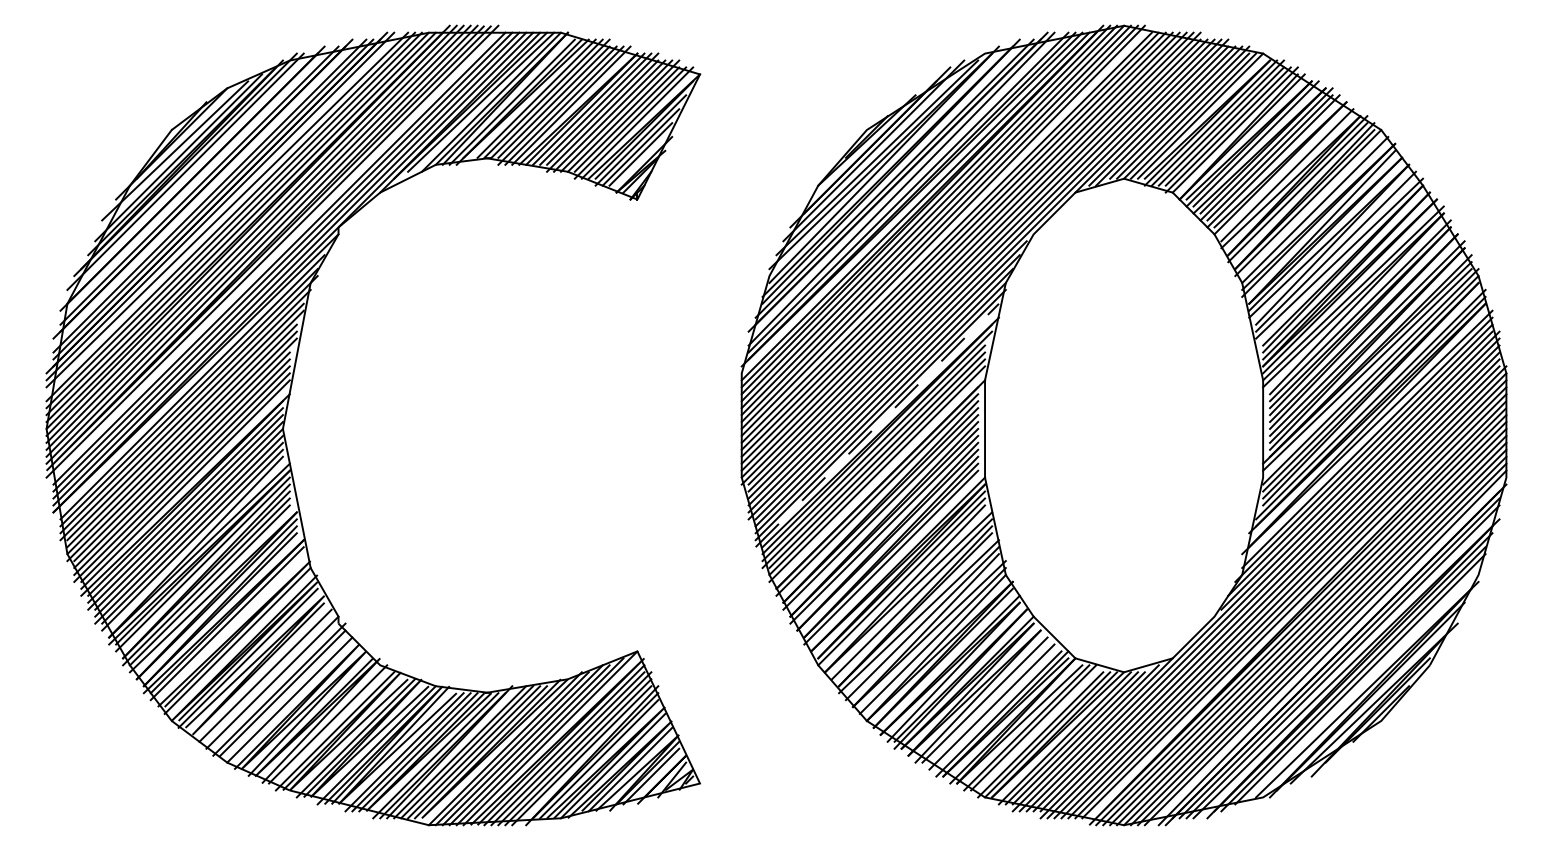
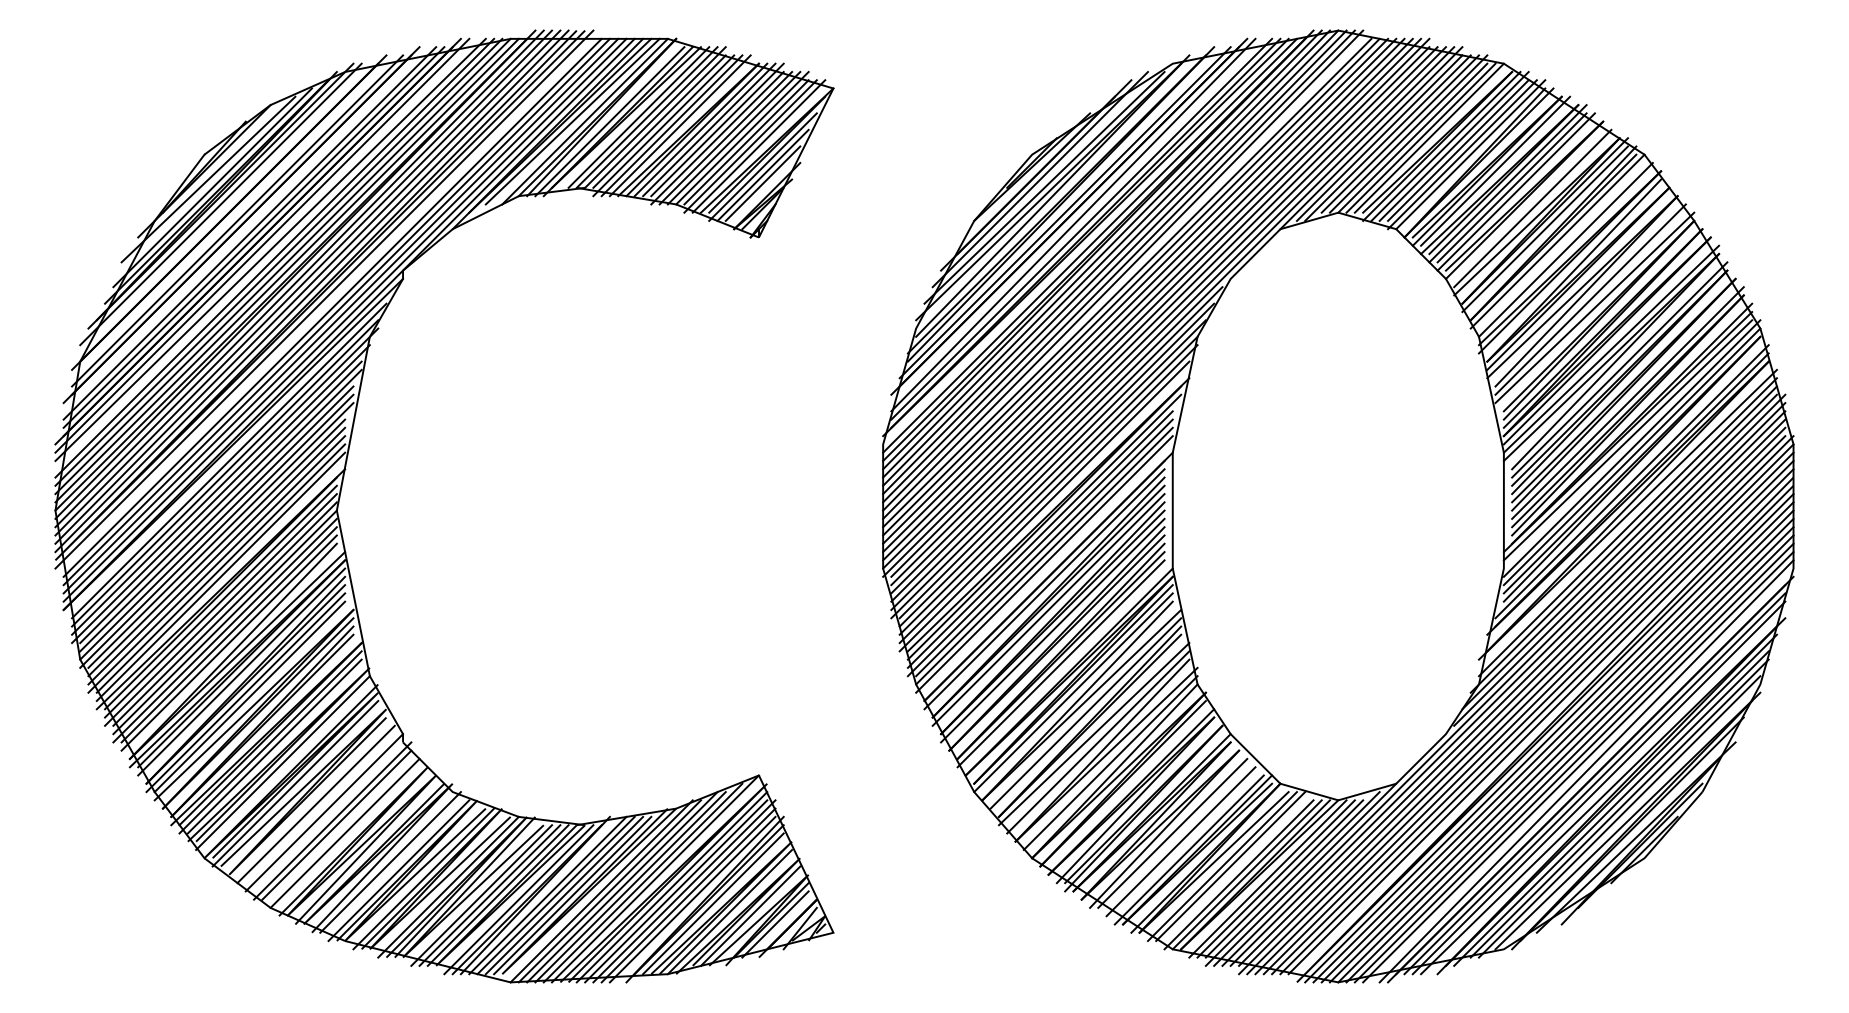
line: (877, 425) -> (1044, 506), dashed -> solid
line: (230, 627) -> (274, 746), added
line: (1360, 685) -> (1619, 816), added

